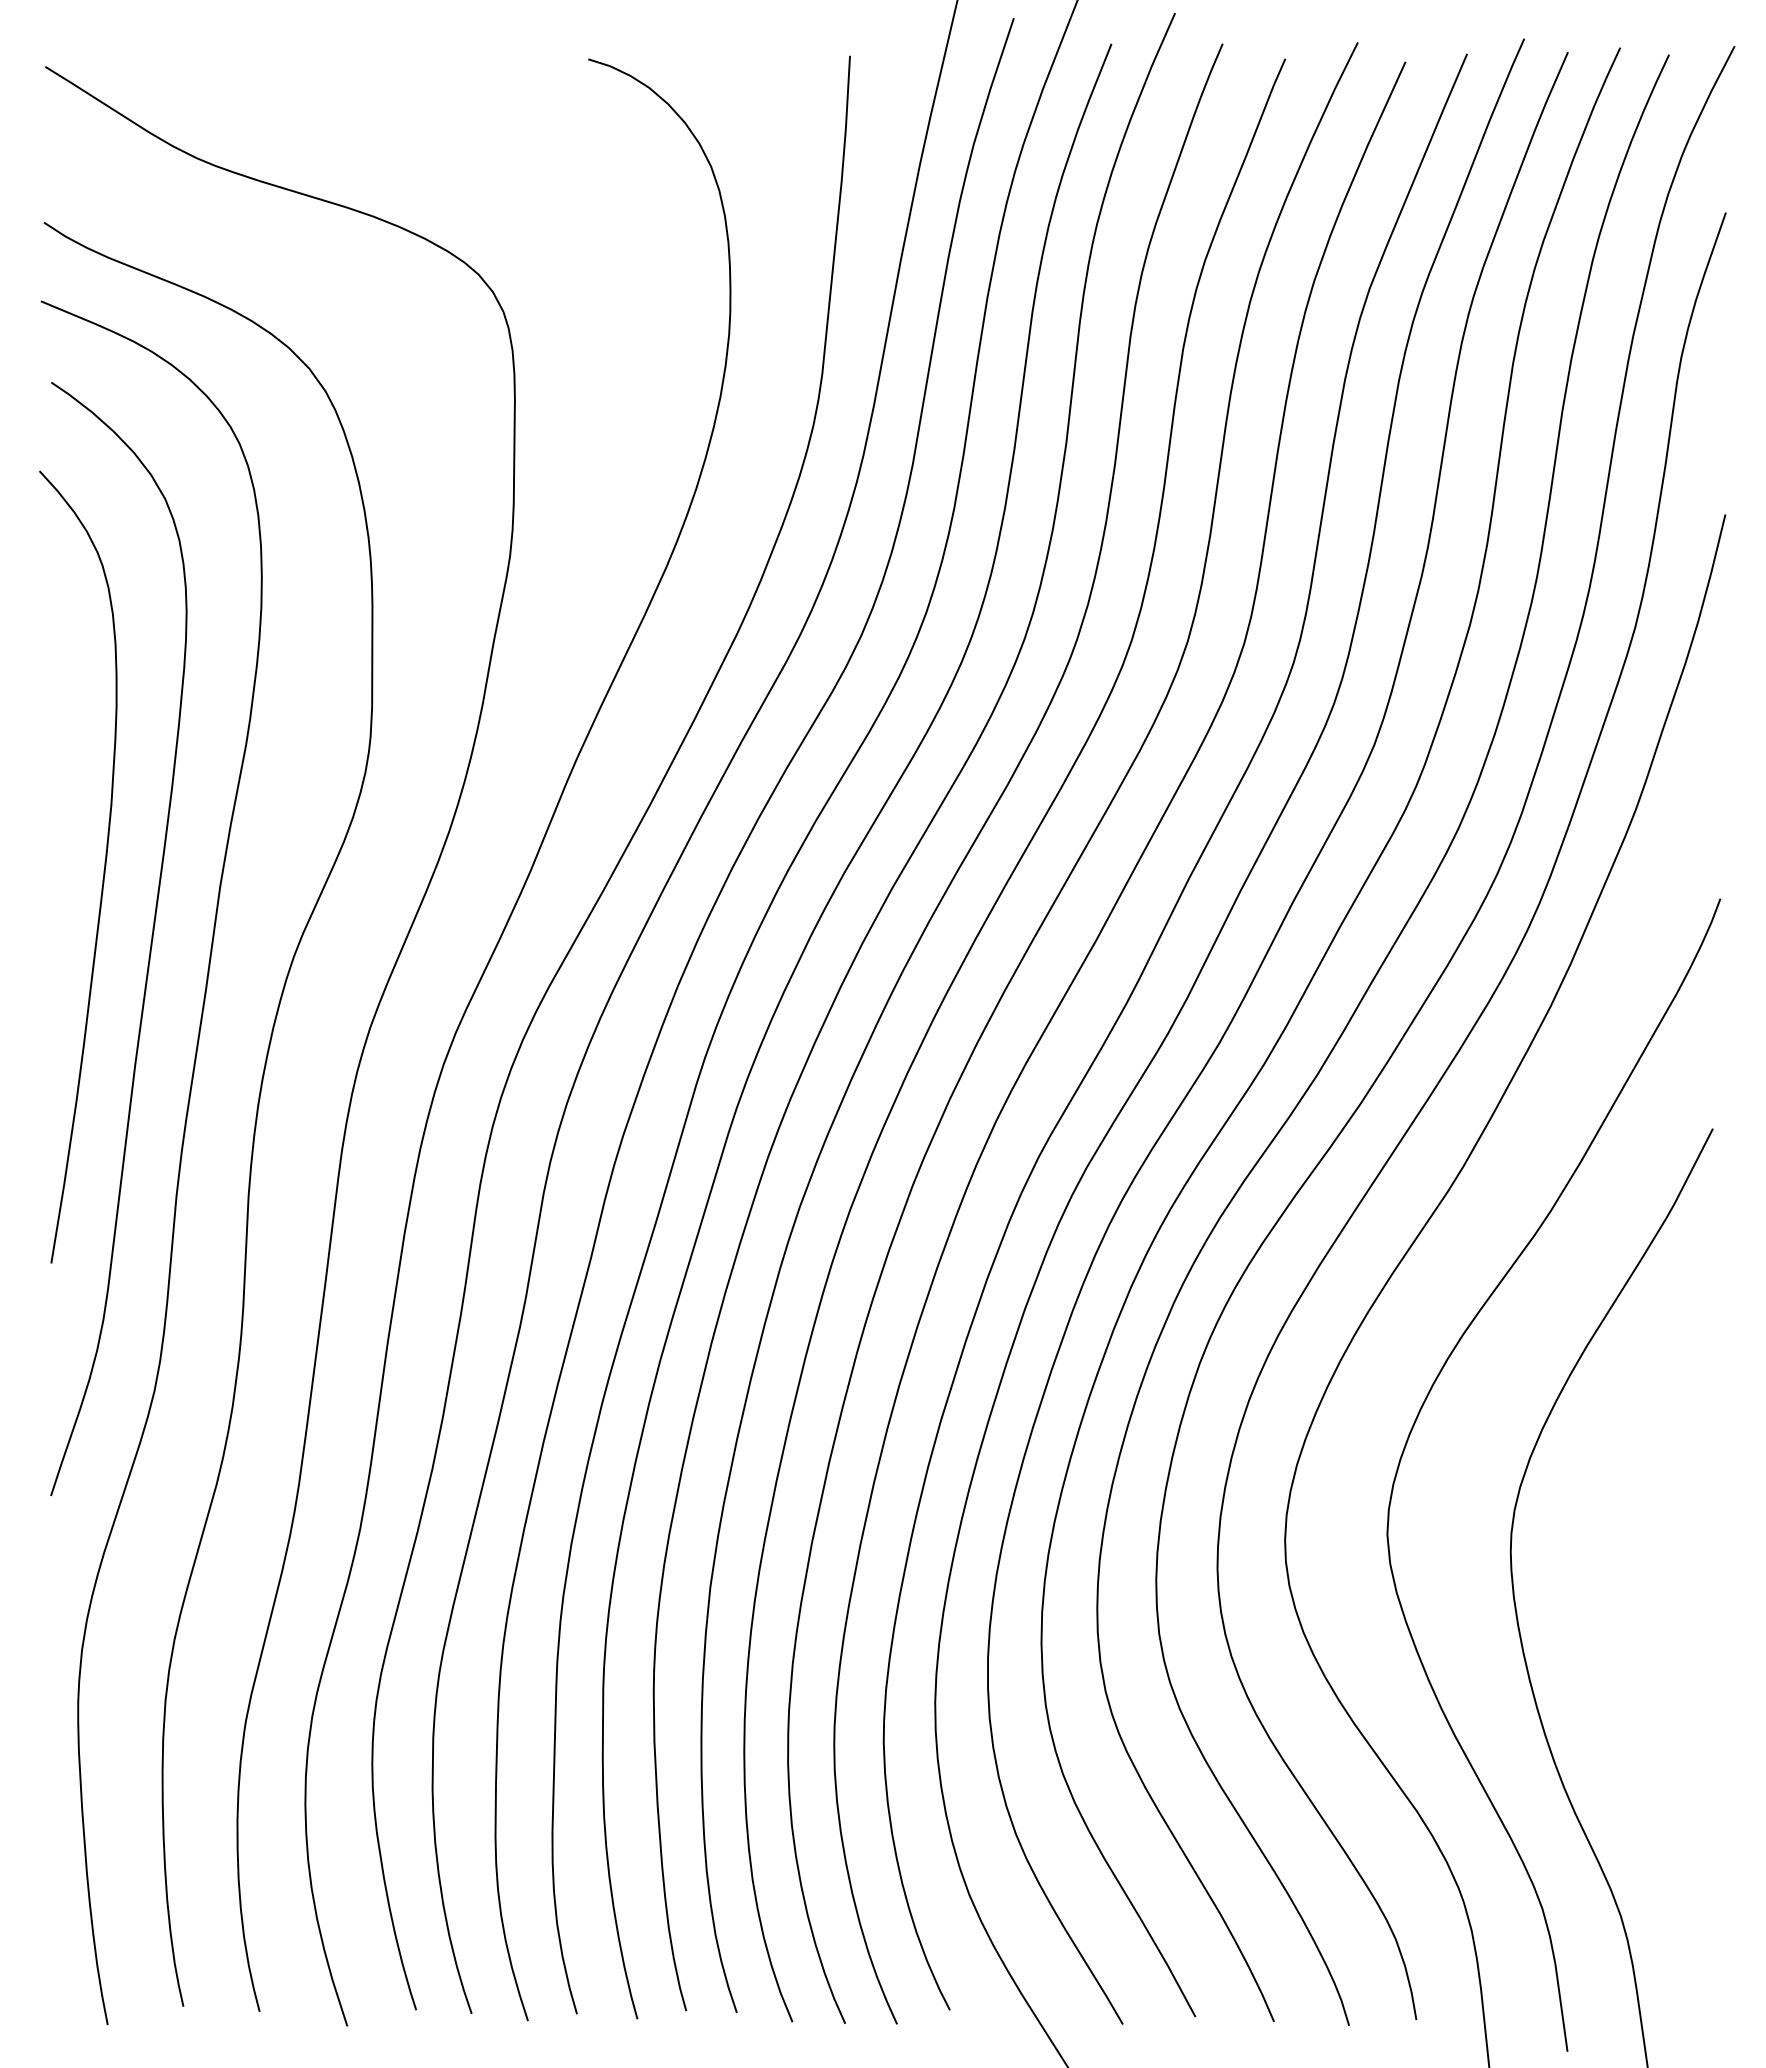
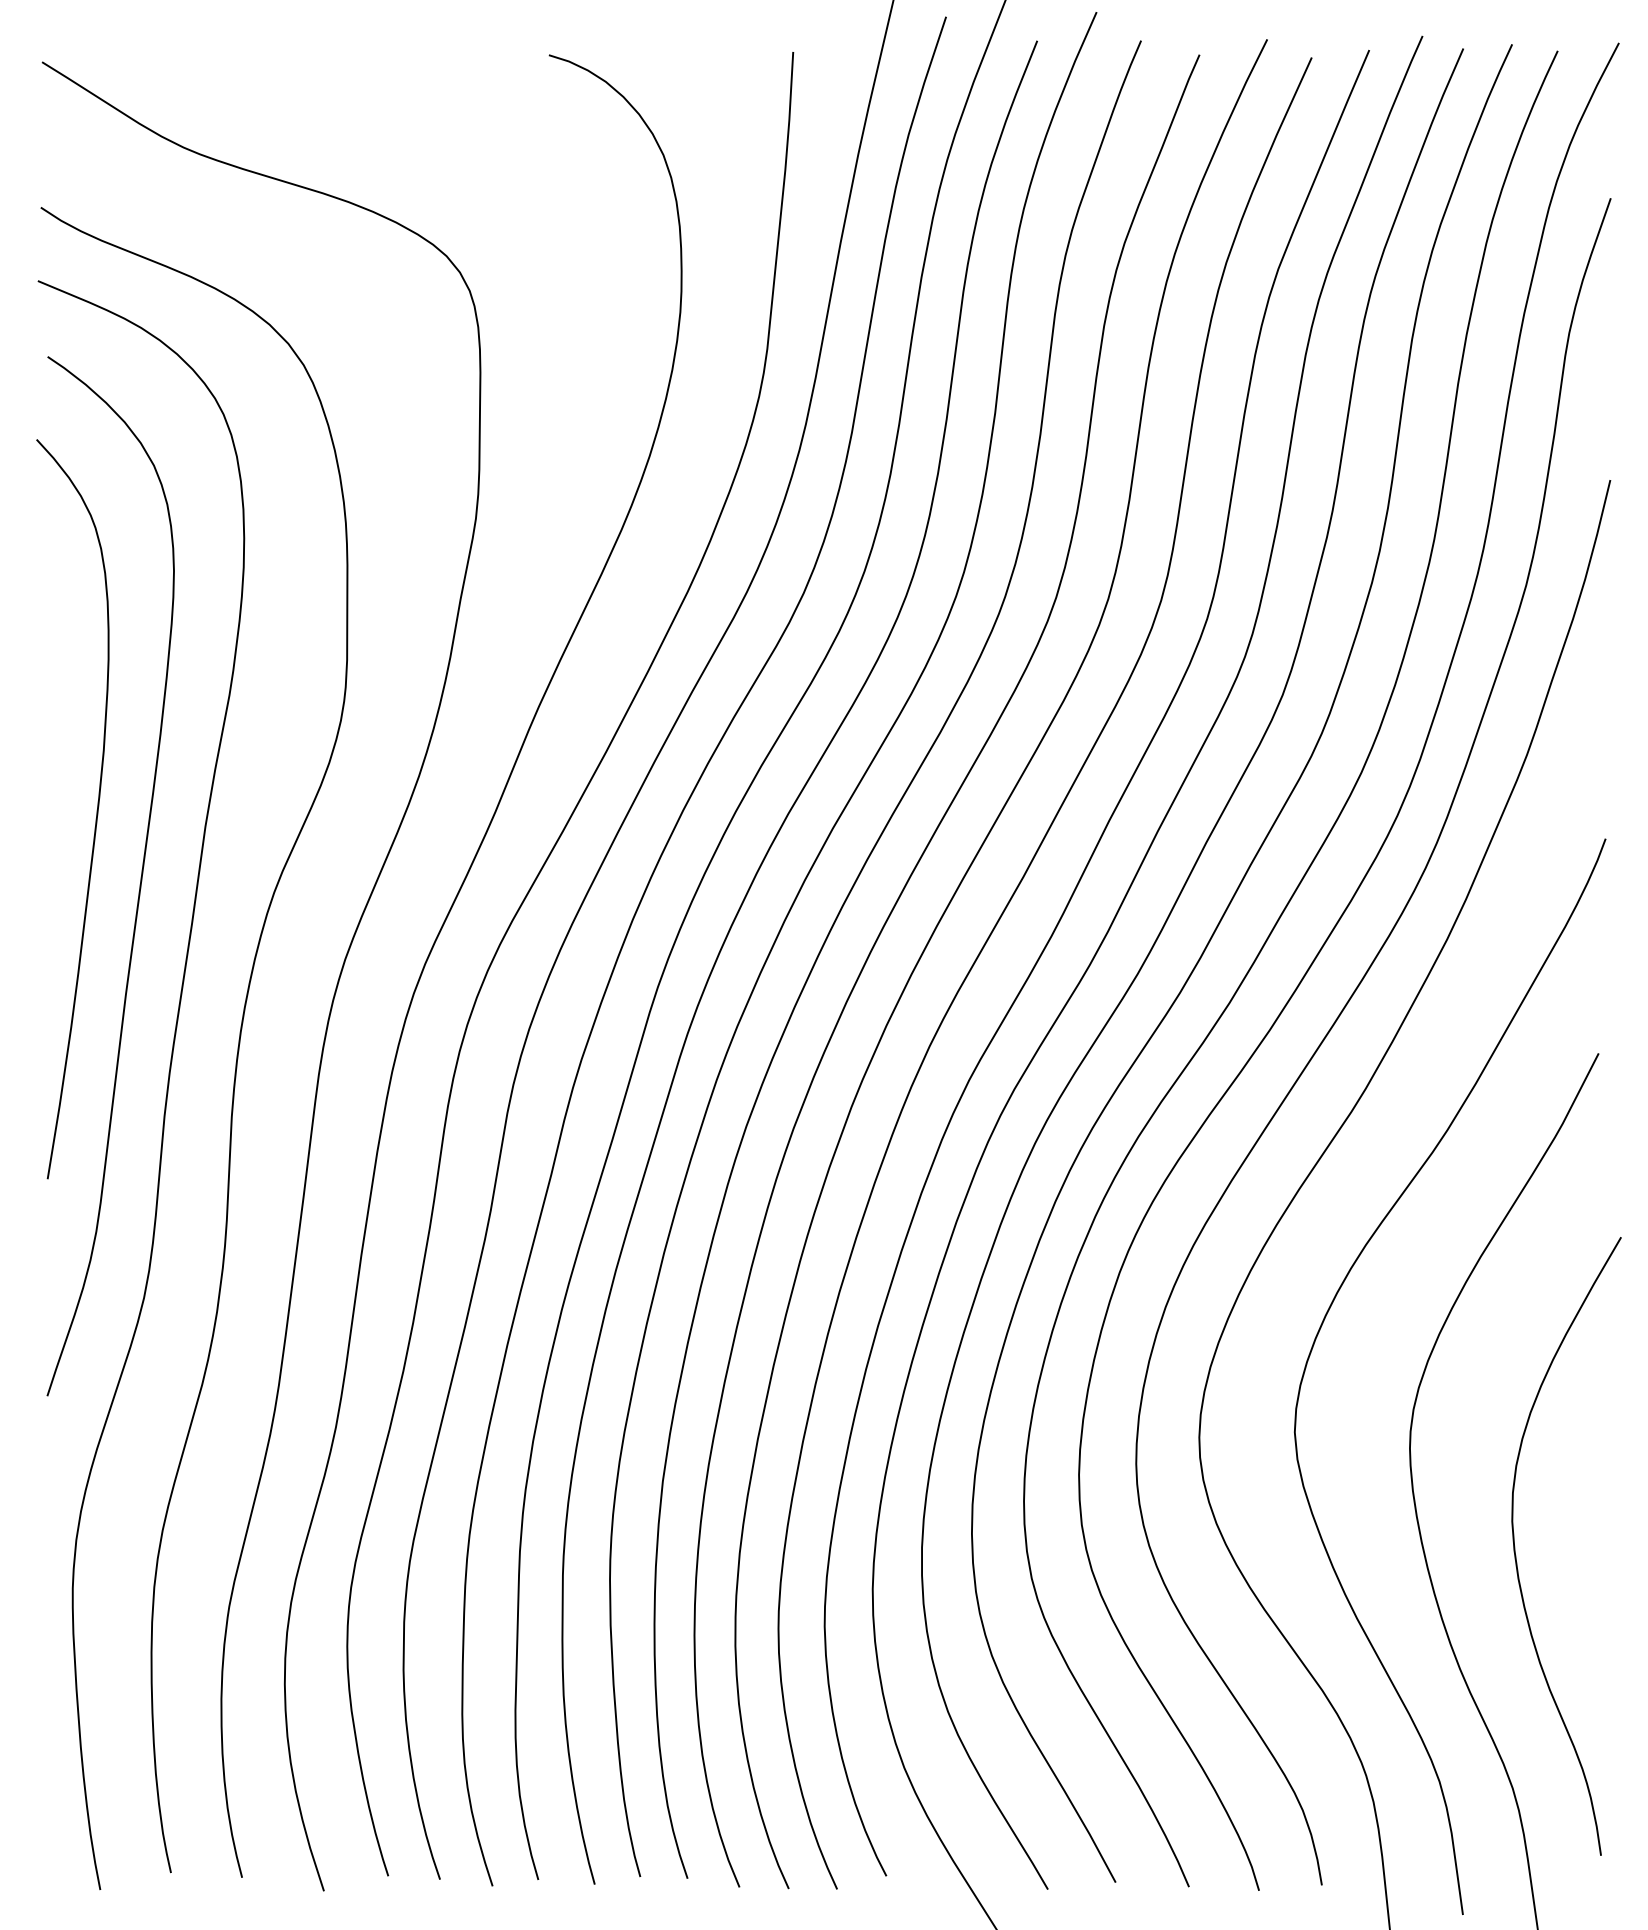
curve: (1624, 1666) -> (1516, 1555), added

